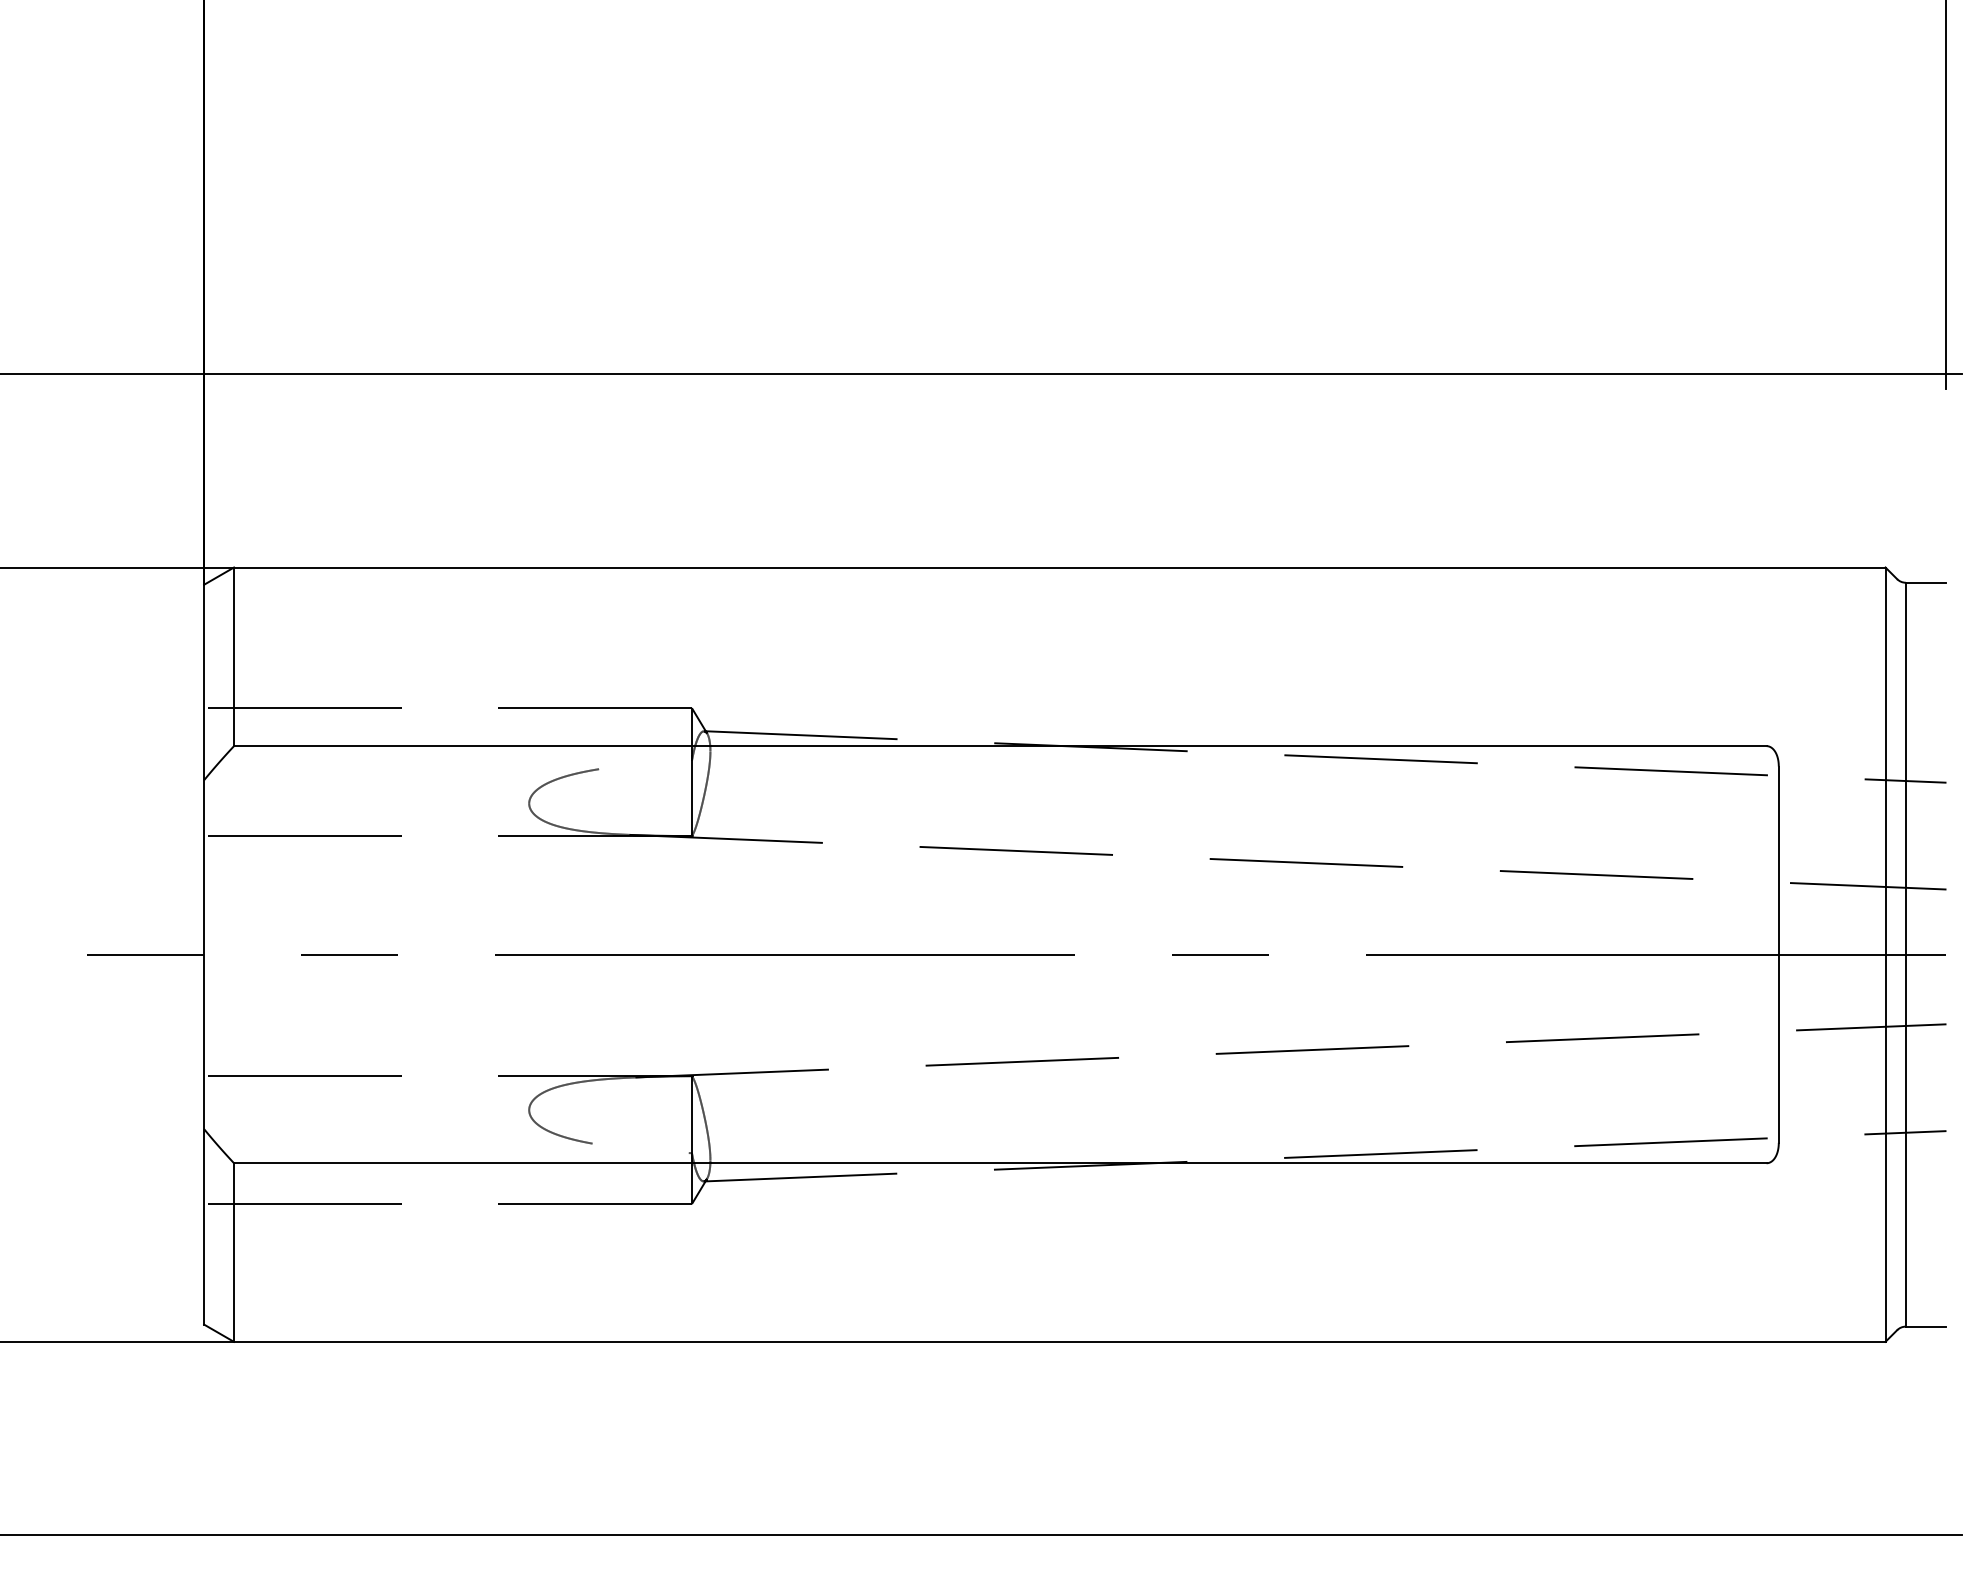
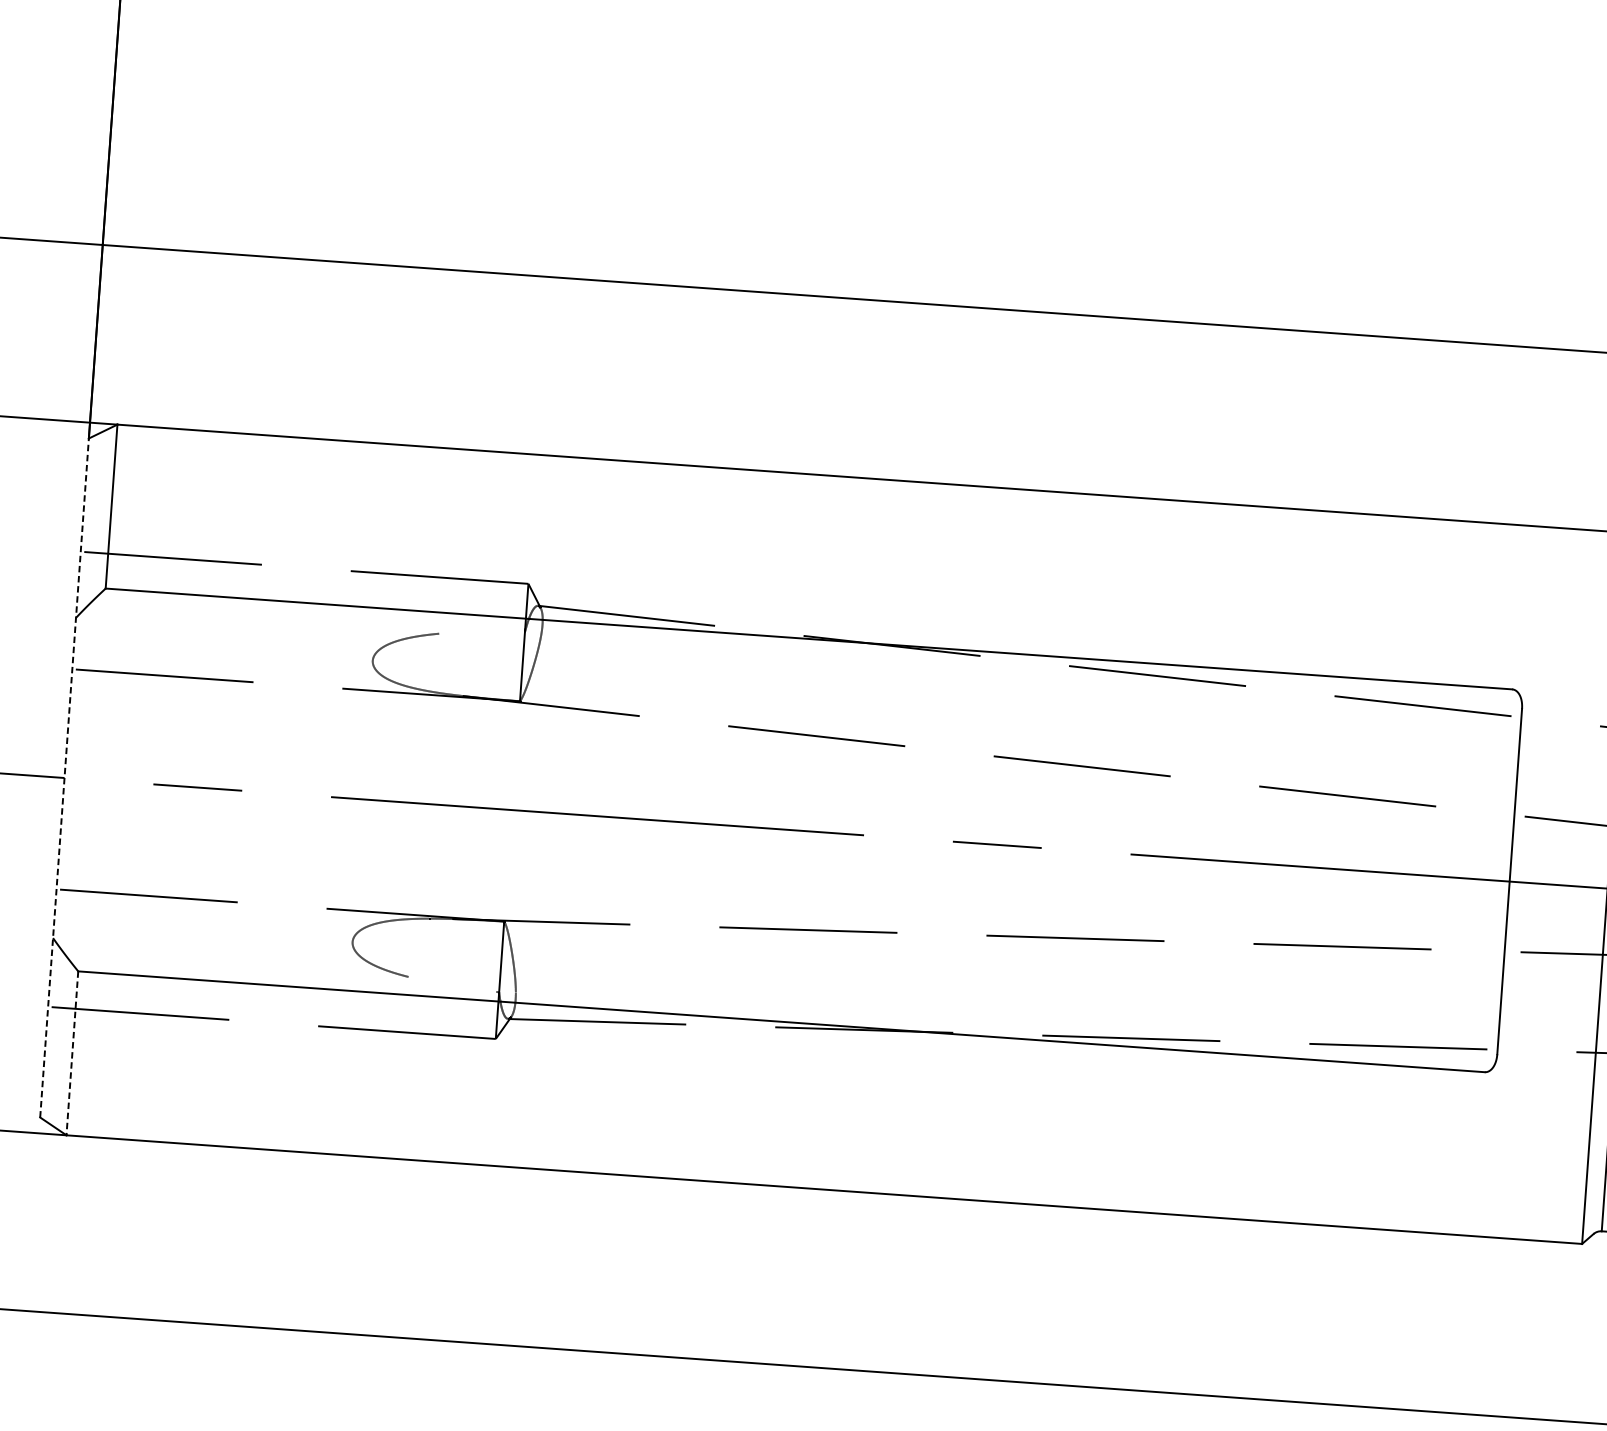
line: (204, 954) -> (64, 777), solid -> dashed
line: (234, 1253) -> (72, 1054), solid -> dashed

